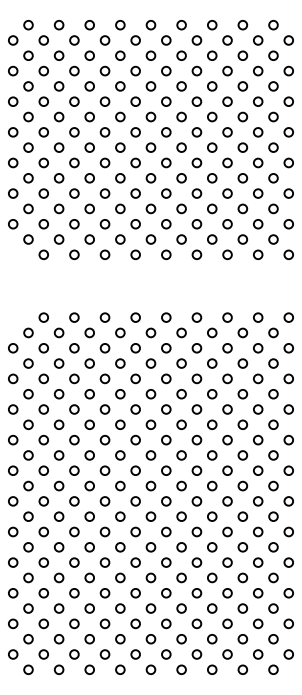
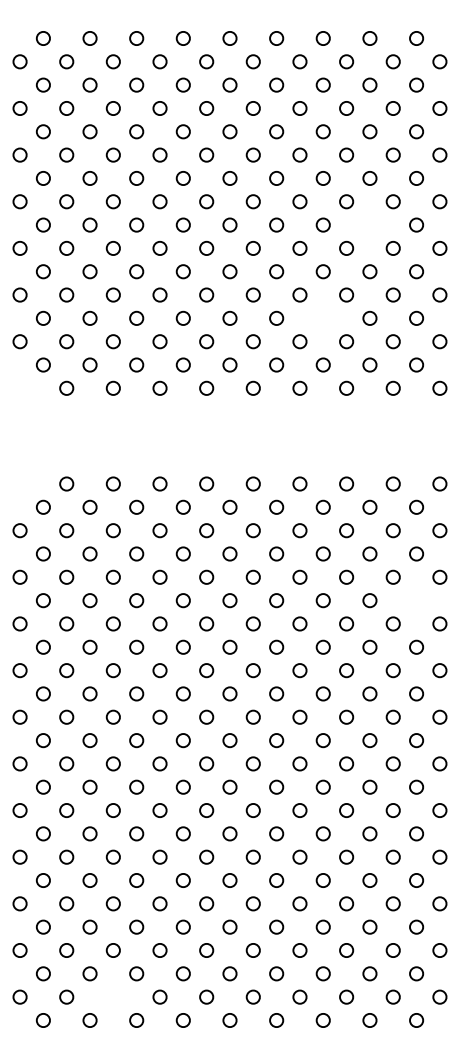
circle: (242, 147) -> (369, 224), removed
circle: (212, 208) -> (323, 317), removed
circle: (273, 394) -> (416, 601), removed
circle: (74, 654) -> (113, 997), removed

